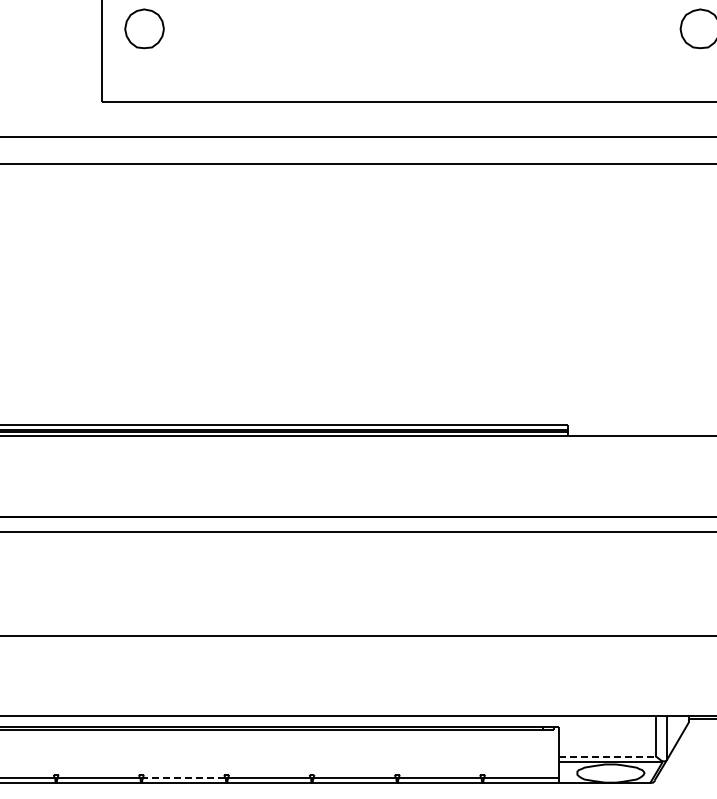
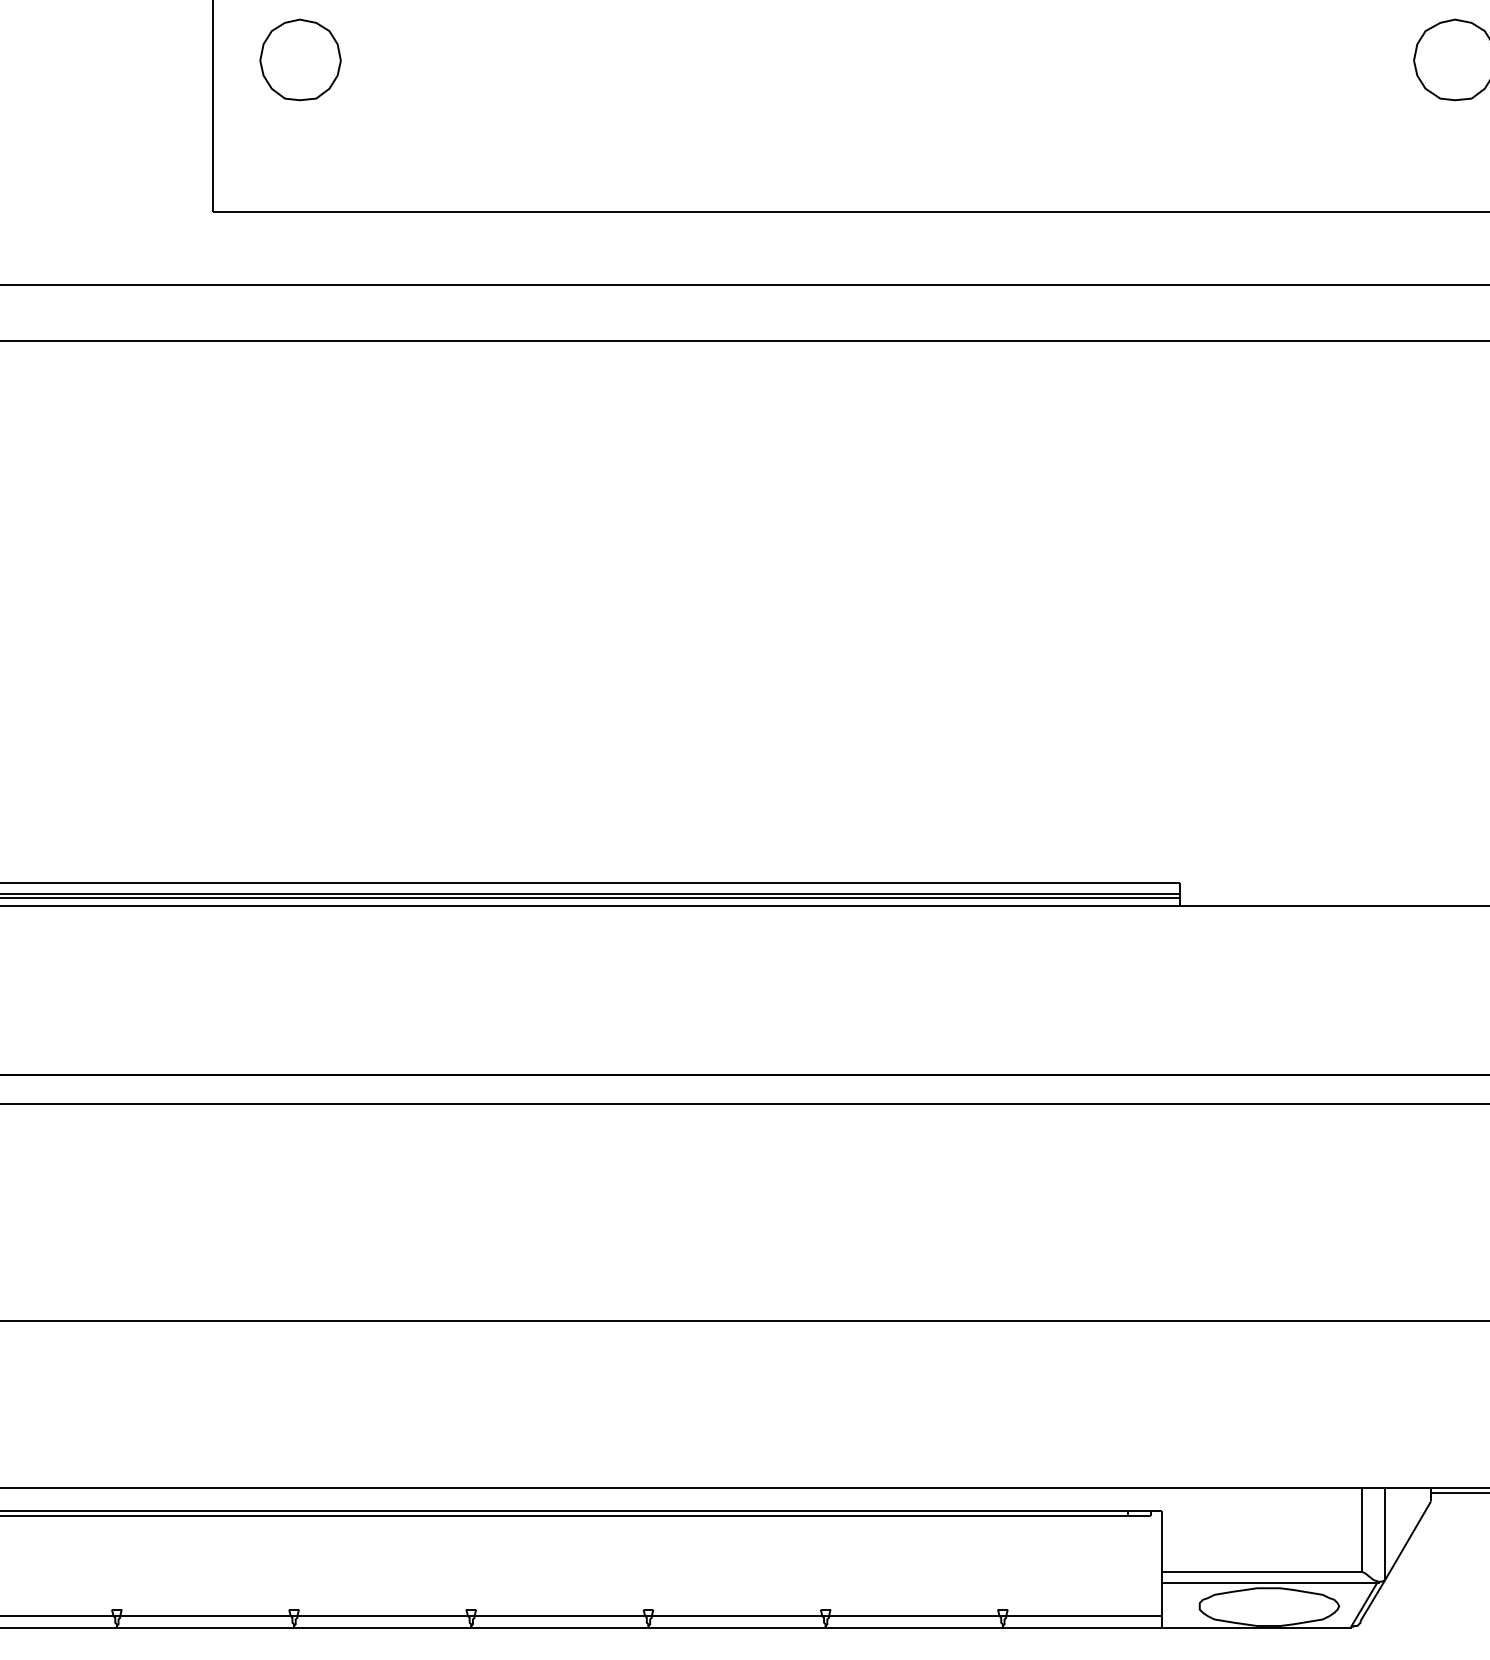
line: (607, 756) -> (1262, 1571), dashed -> solid
line: (183, 777) -> (381, 1615), dashed -> solid

